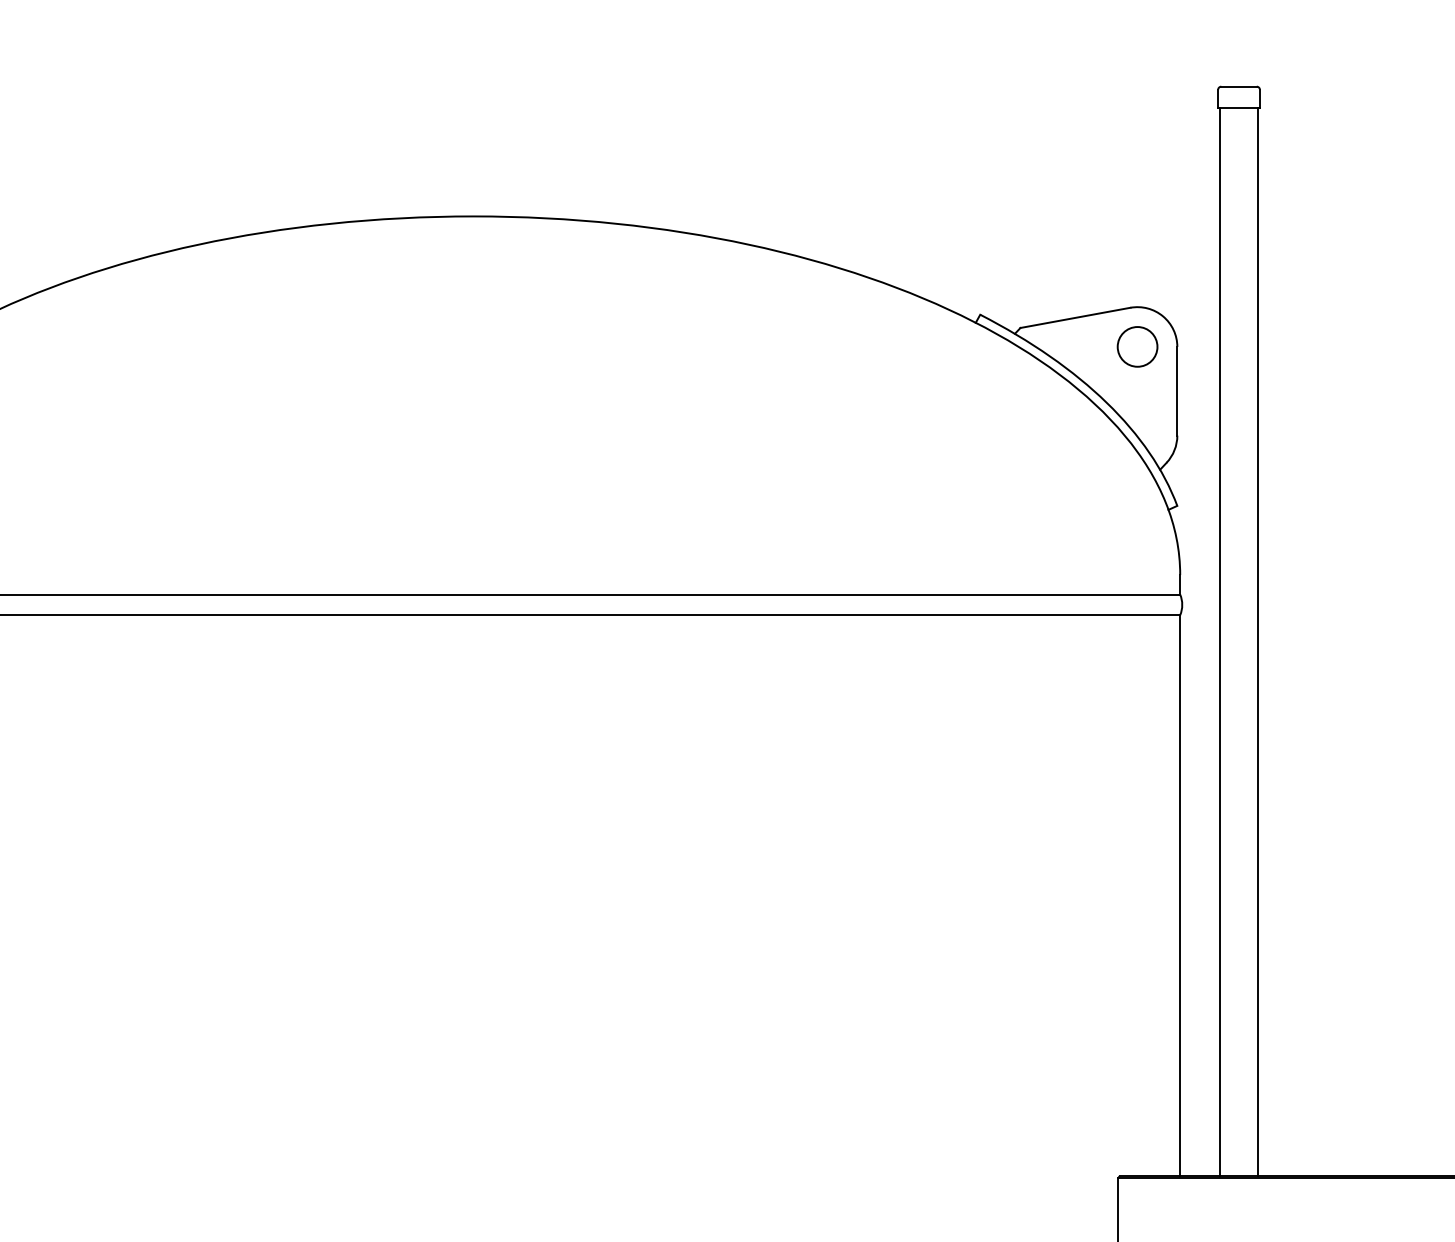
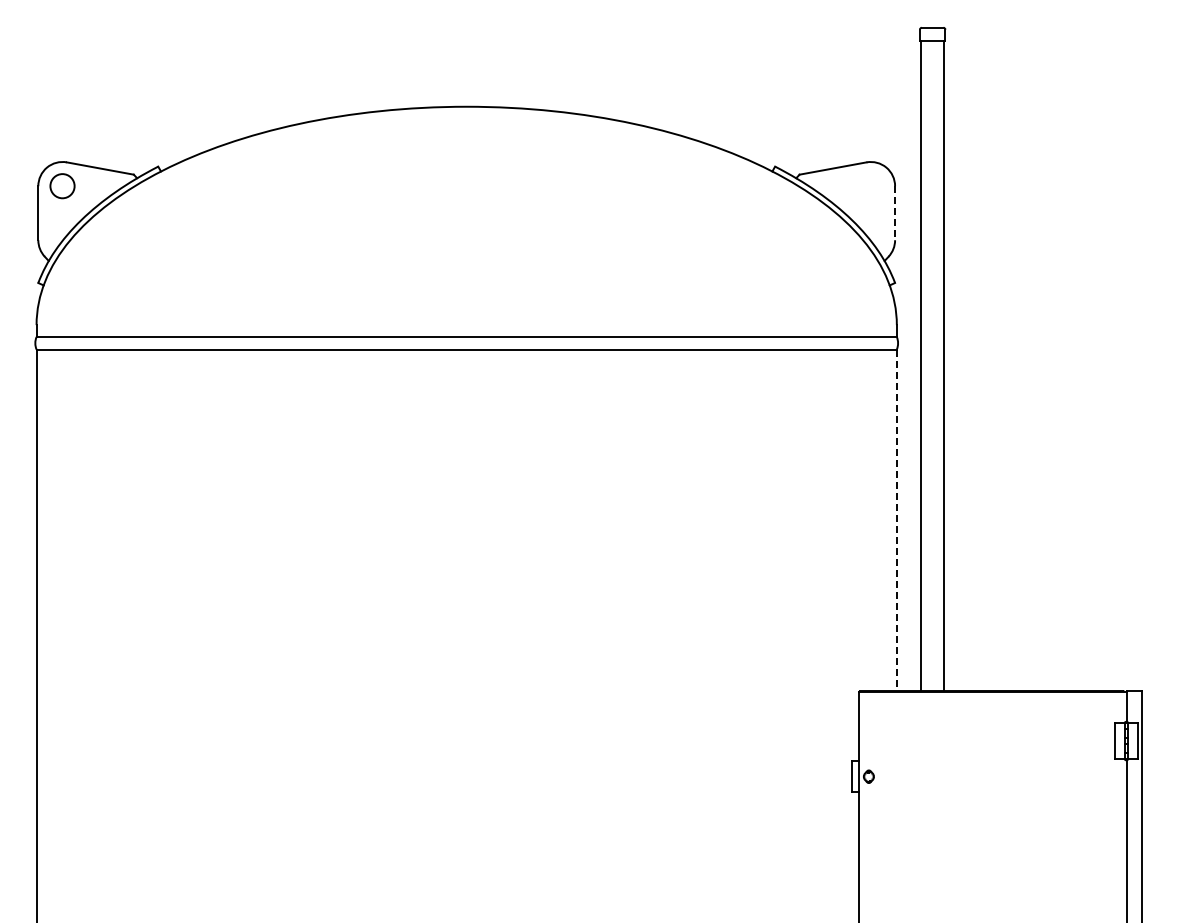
circle: (1136, 347) -> (870, 186), removed
line: (1177, 391) -> (895, 213), solid -> dashed
line: (1179, 895) -> (896, 520), solid -> dashed

